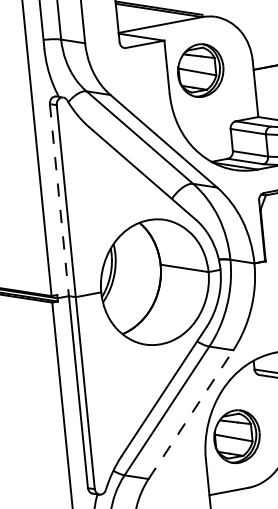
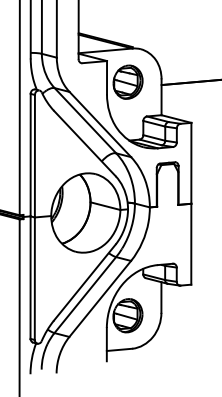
line: (59, 200) -> (30, 155), dashed -> solid
line: (191, 413) -> (100, 298), dashed -> solid

